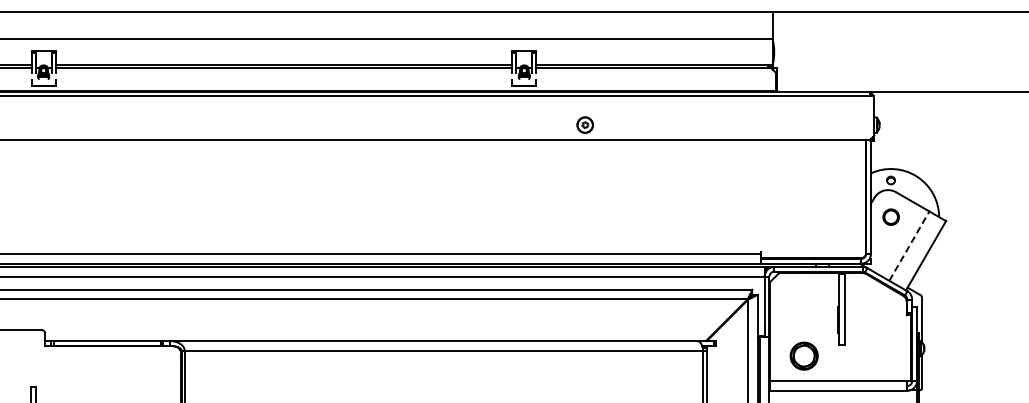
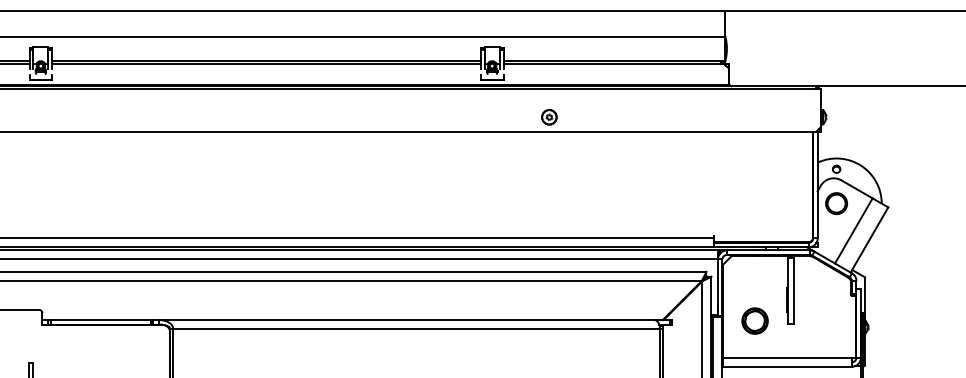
part: (891, 217) -> (837, 204), size x1.43
line: (909, 245) -> (853, 230), dashed -> solid
part: (803, 355) -> (754, 320), moved

